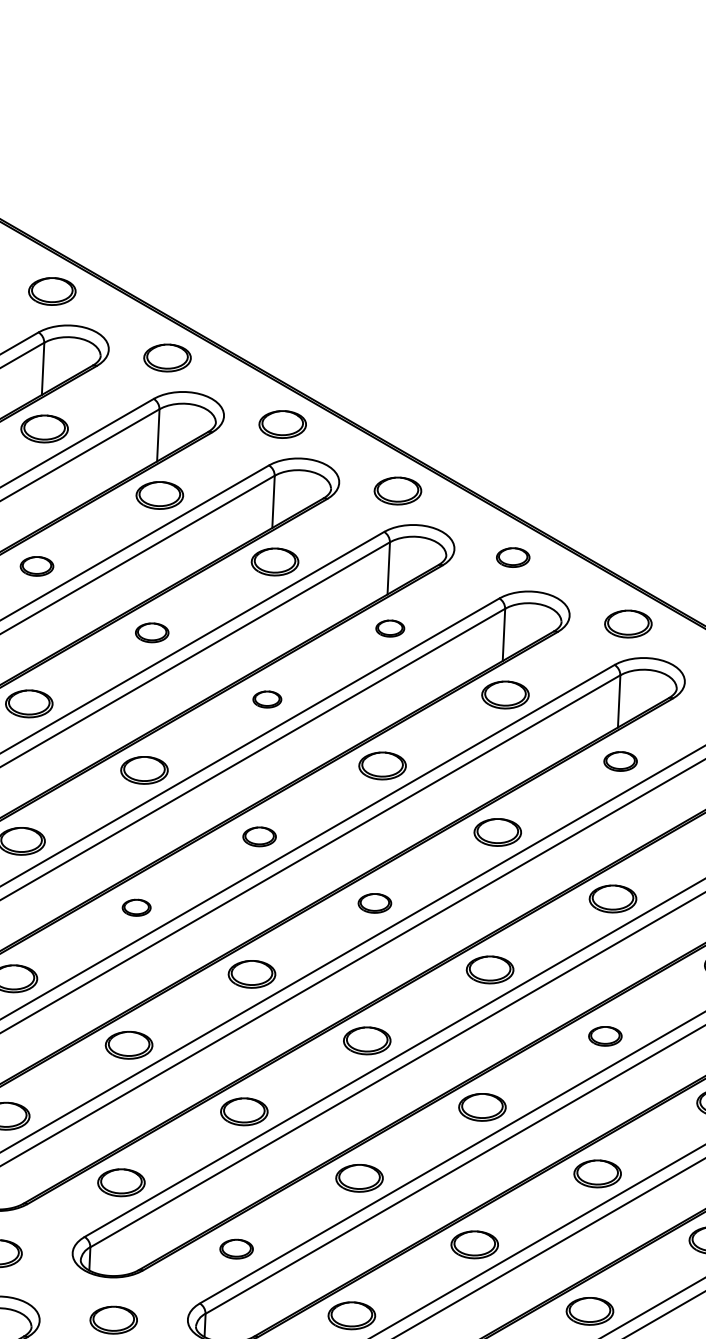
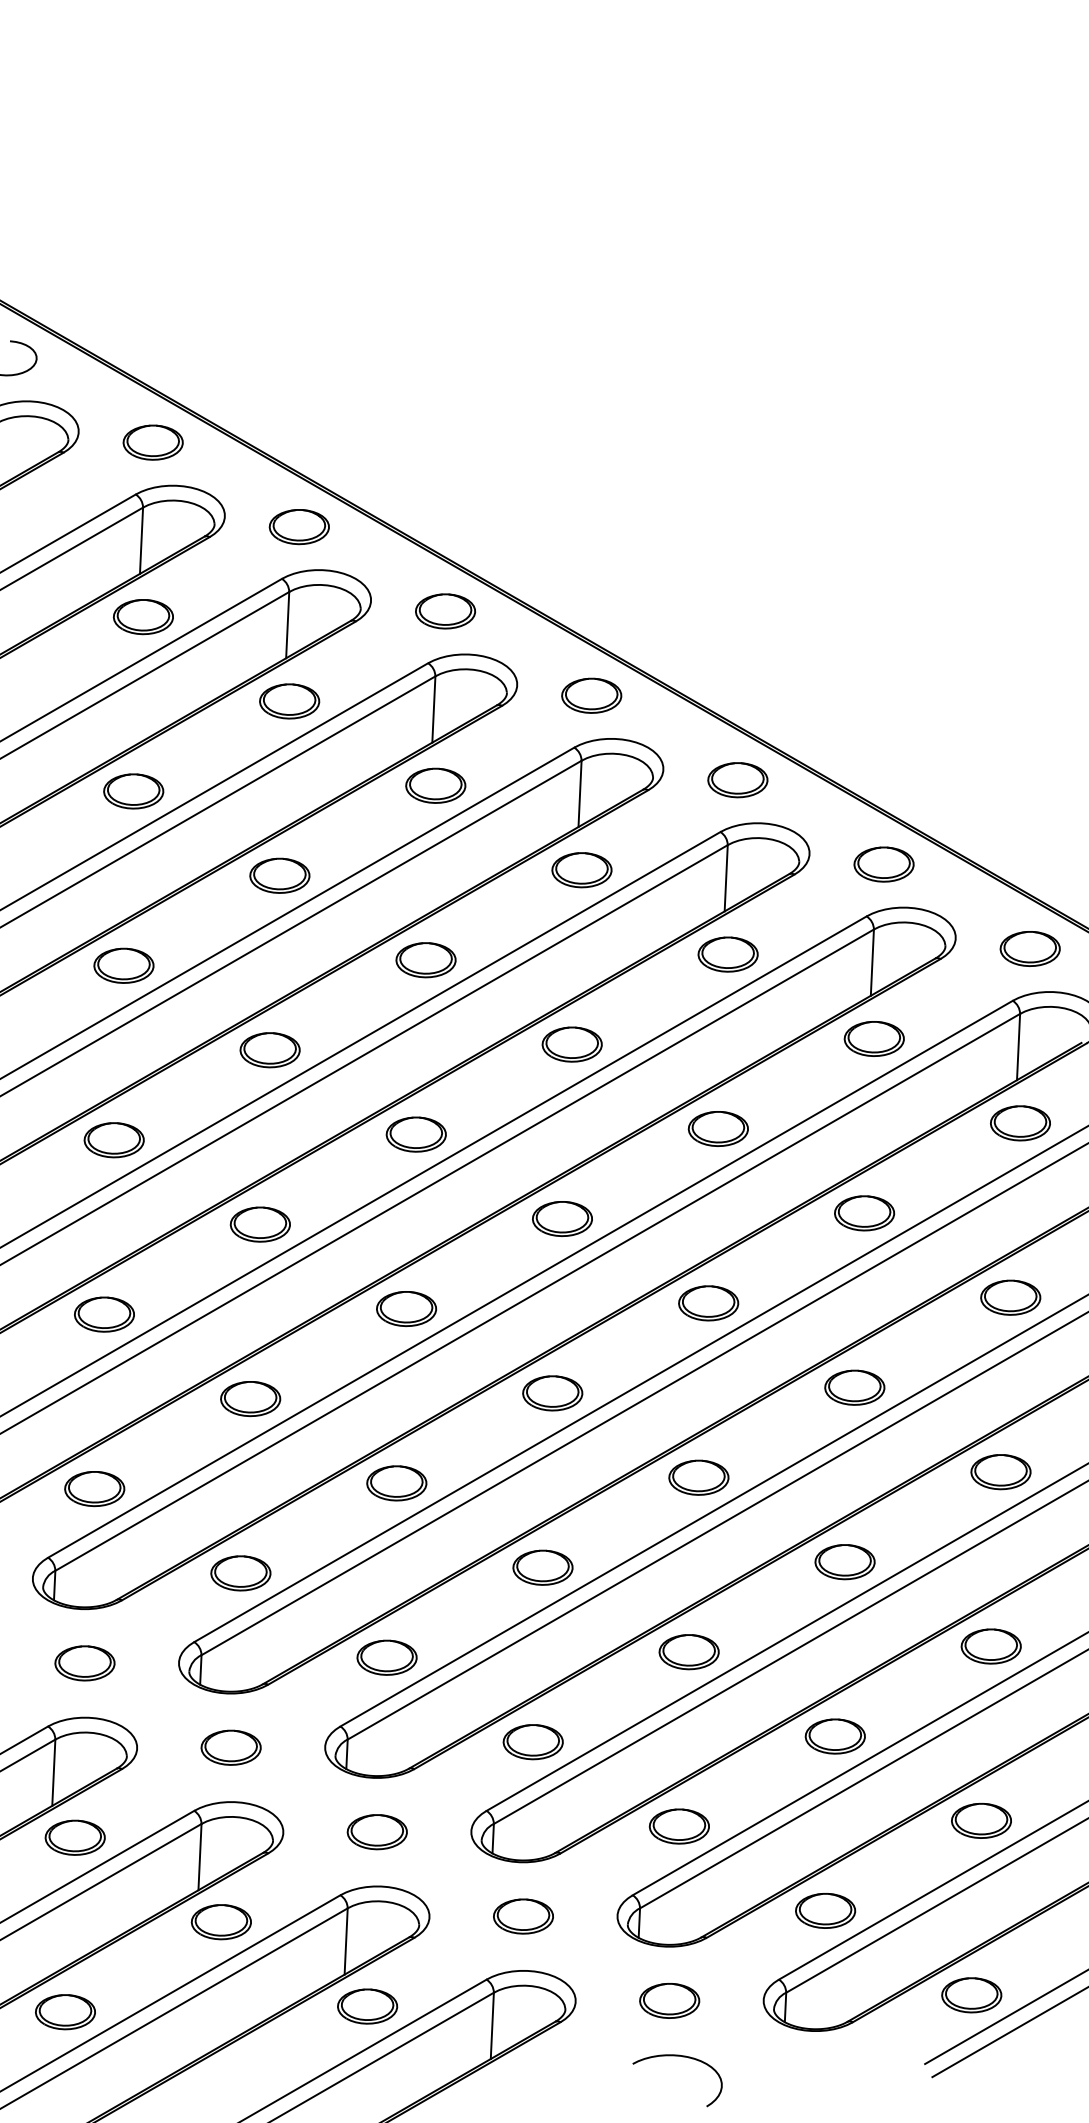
part: (512, 557) -> (737, 780), size x1.43
part: (36, 566) -> (133, 791), size x1.43
part: (389, 628) -> (581, 870), size x1.67
part: (151, 632) -> (279, 875), size x1.43
part: (266, 699) -> (425, 960), size x1.67
part: (620, 761) -> (873, 1038), size x1.43
part: (259, 836) -> (415, 1134), size x1.43
part: (374, 903) -> (562, 1218), size x1.43
part: (136, 907) -> (259, 1224), size x1.67
part: (605, 1036) -> (854, 1387), size x1.43
part: (236, 1249) -> (386, 1657), size x1.43

